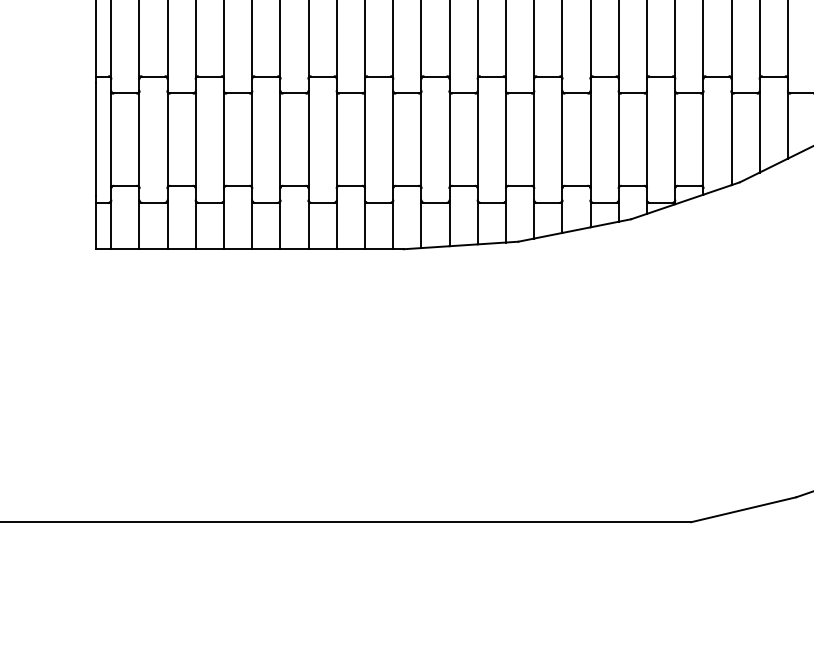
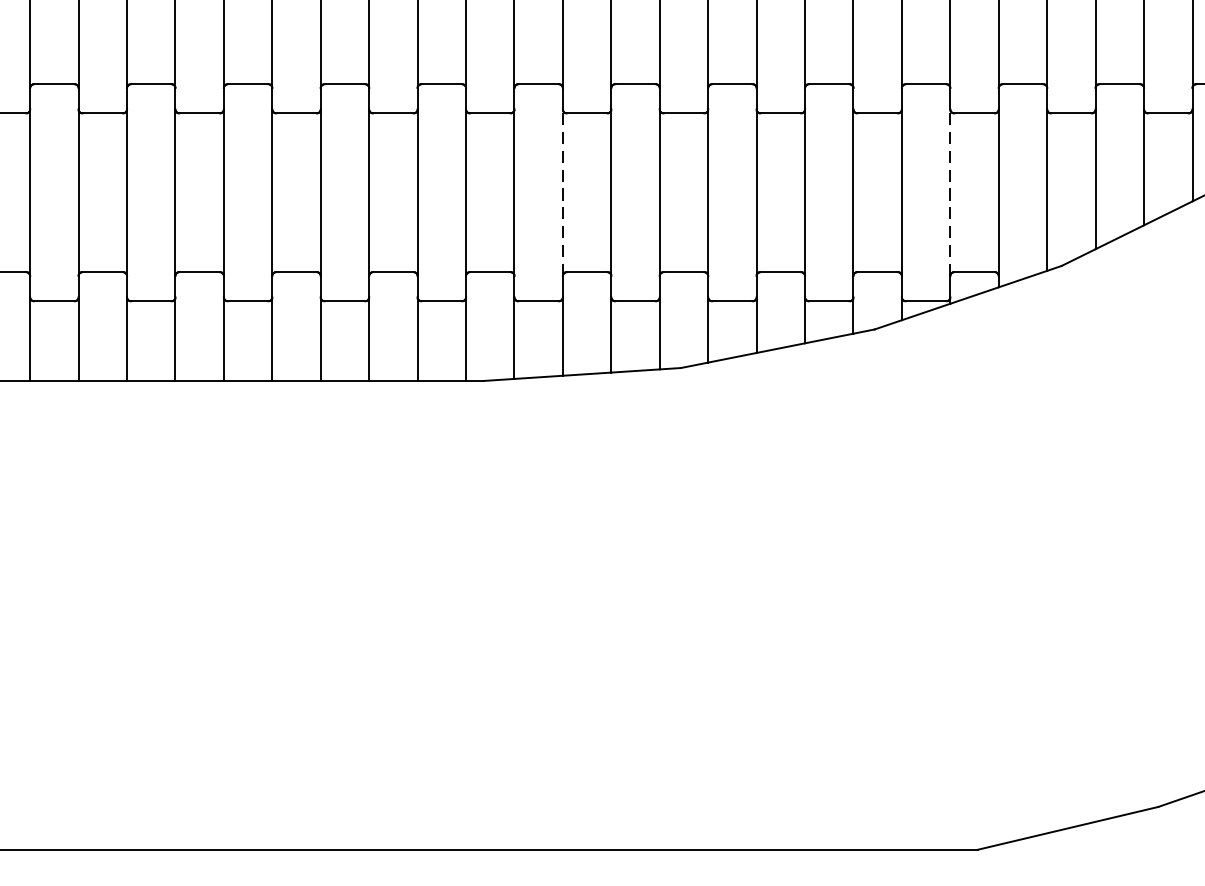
line: (449, 139) -> (562, 192), solid -> dashed
line: (675, 139) -> (950, 192), solid -> dashed

